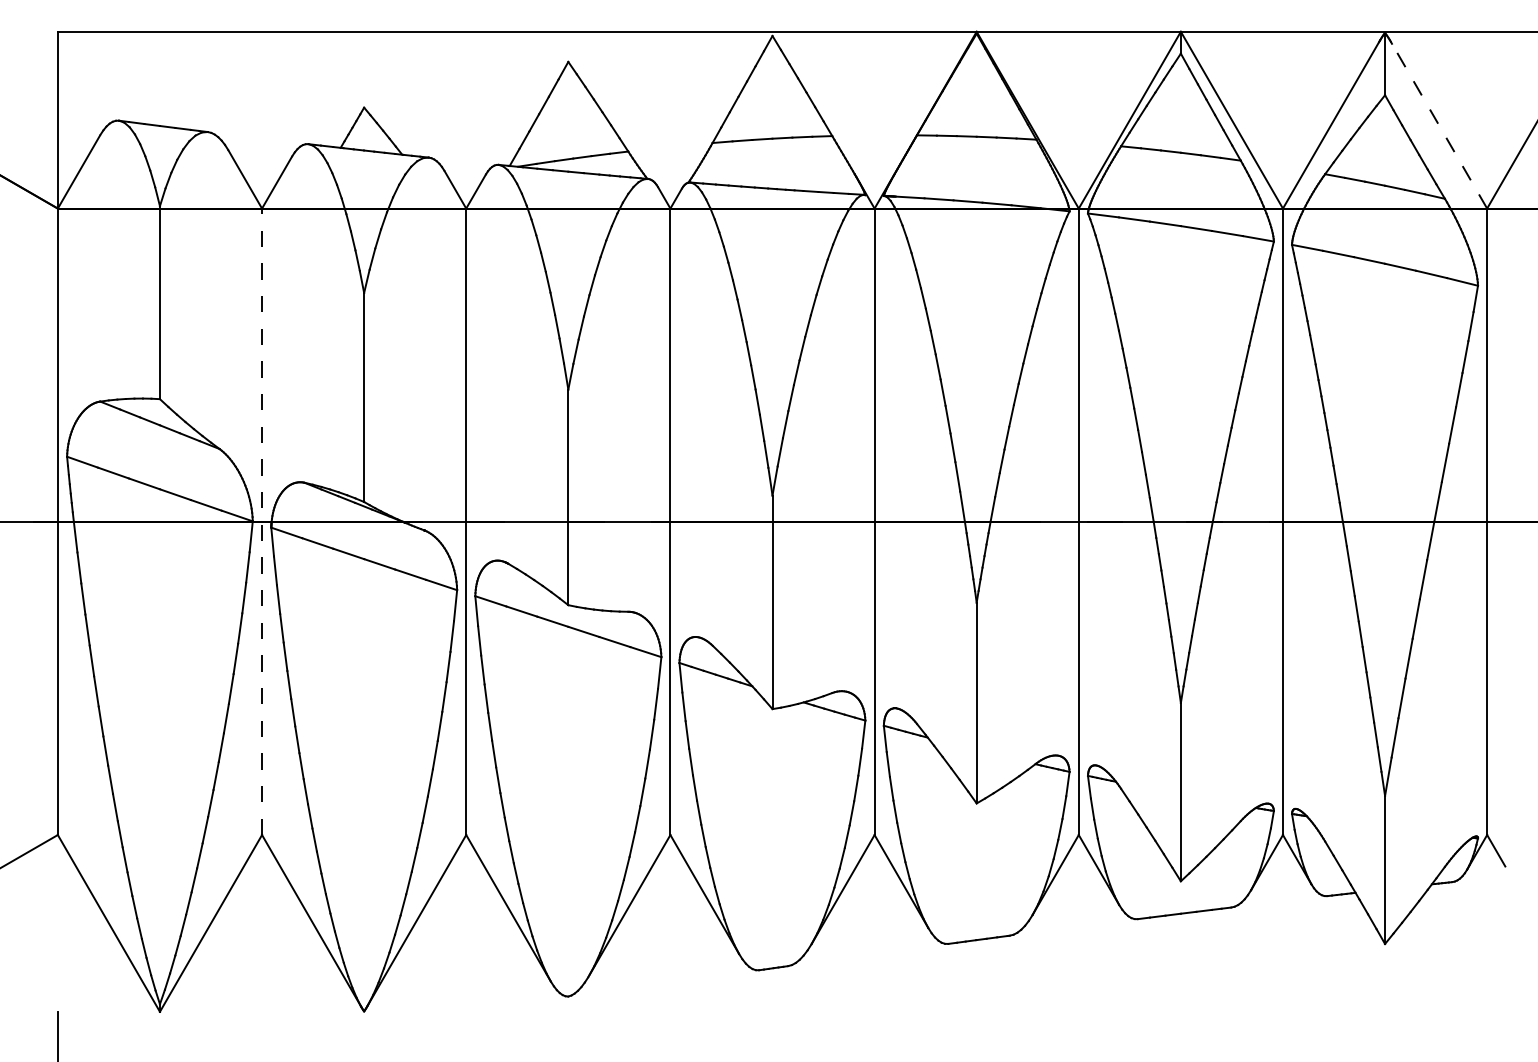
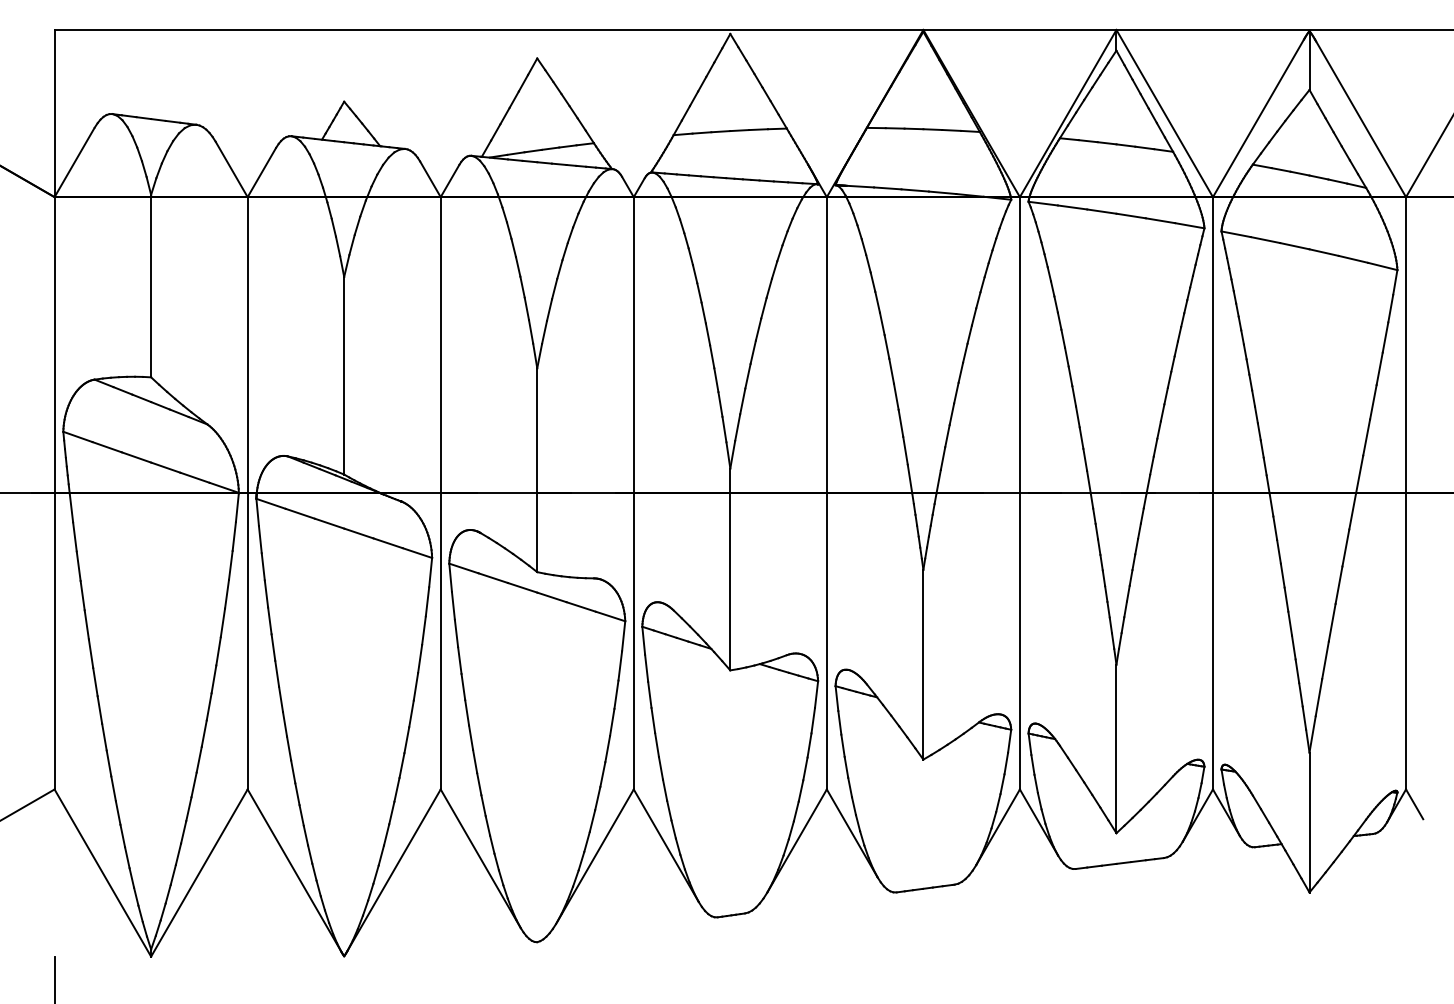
line: (1438, 124) -> (1360, 117), dashed -> solid
line: (261, 520) -> (247, 492), dashed -> solid

